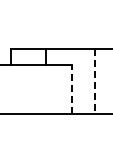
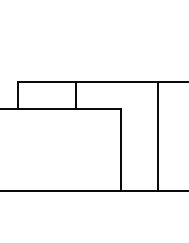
line: (94, 81) -> (158, 136), dashed -> solid
line: (72, 89) -> (121, 149), dashed -> solid

